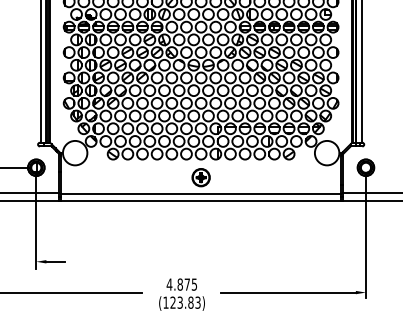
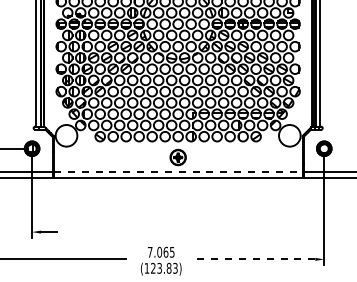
line: (201, 193) -> (178, 171), solid -> dashed
text: (177, 283) -> (157, 251), 4.875 -> 7.065
line: (288, 292) -> (255, 259), solid -> dashed

